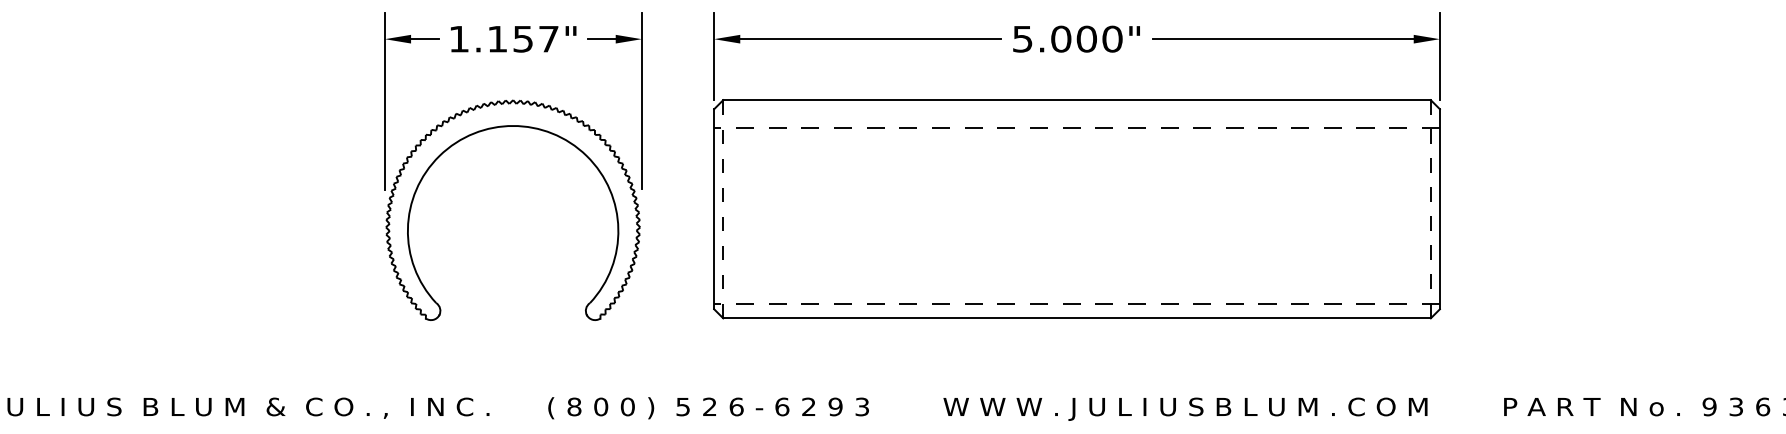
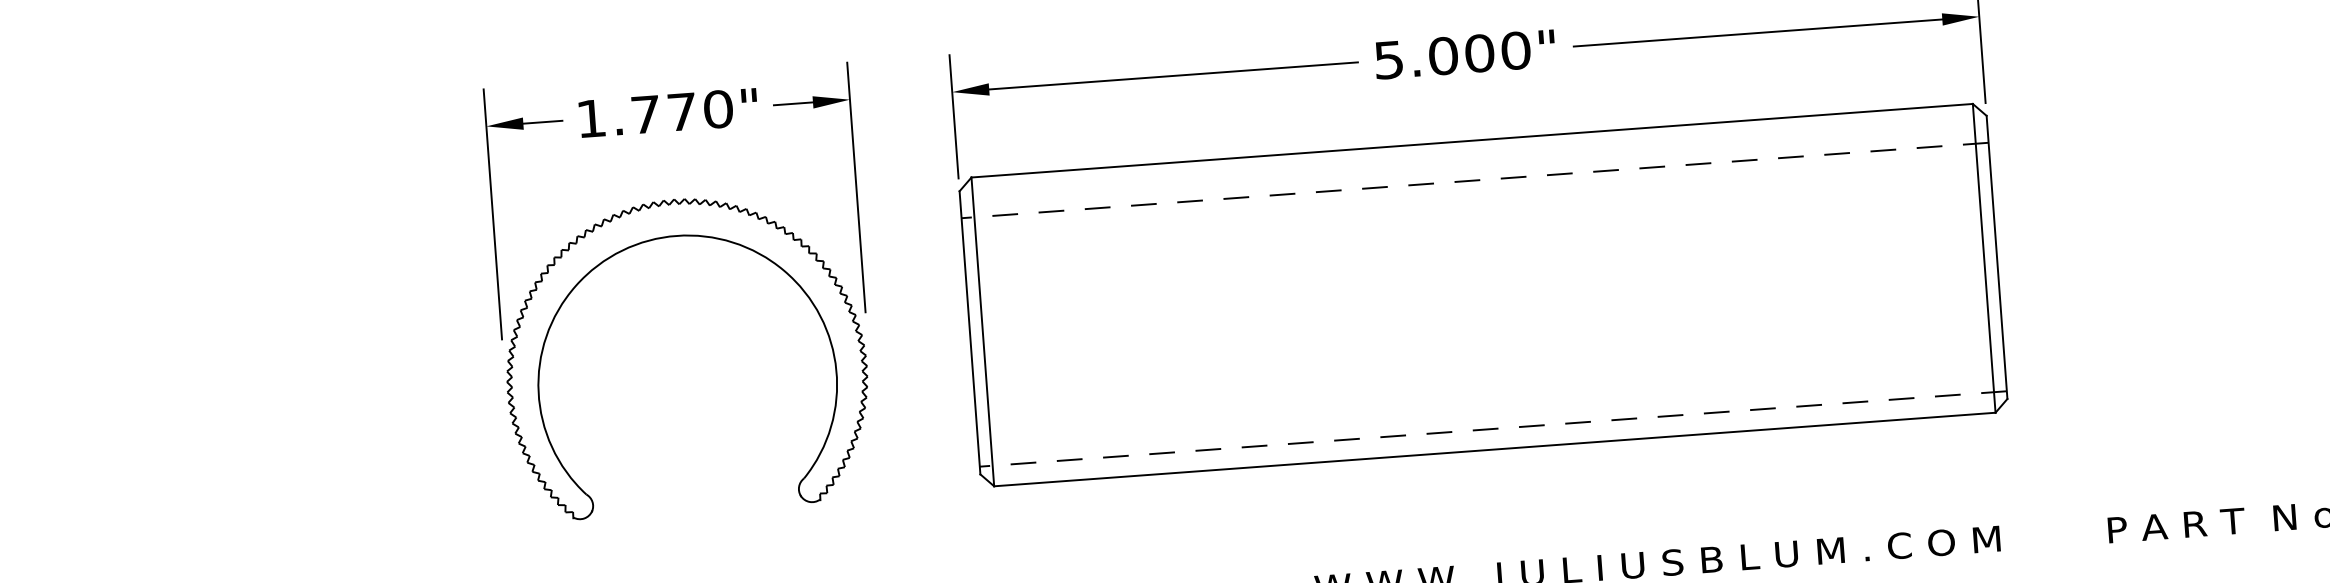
text: (523, 38) -> (682, 111), 1.157" -> 1.770"
line: (723, 208) -> (983, 330), dashed -> solid
line: (1430, 209) -> (1983, 258), dashed -> solid

